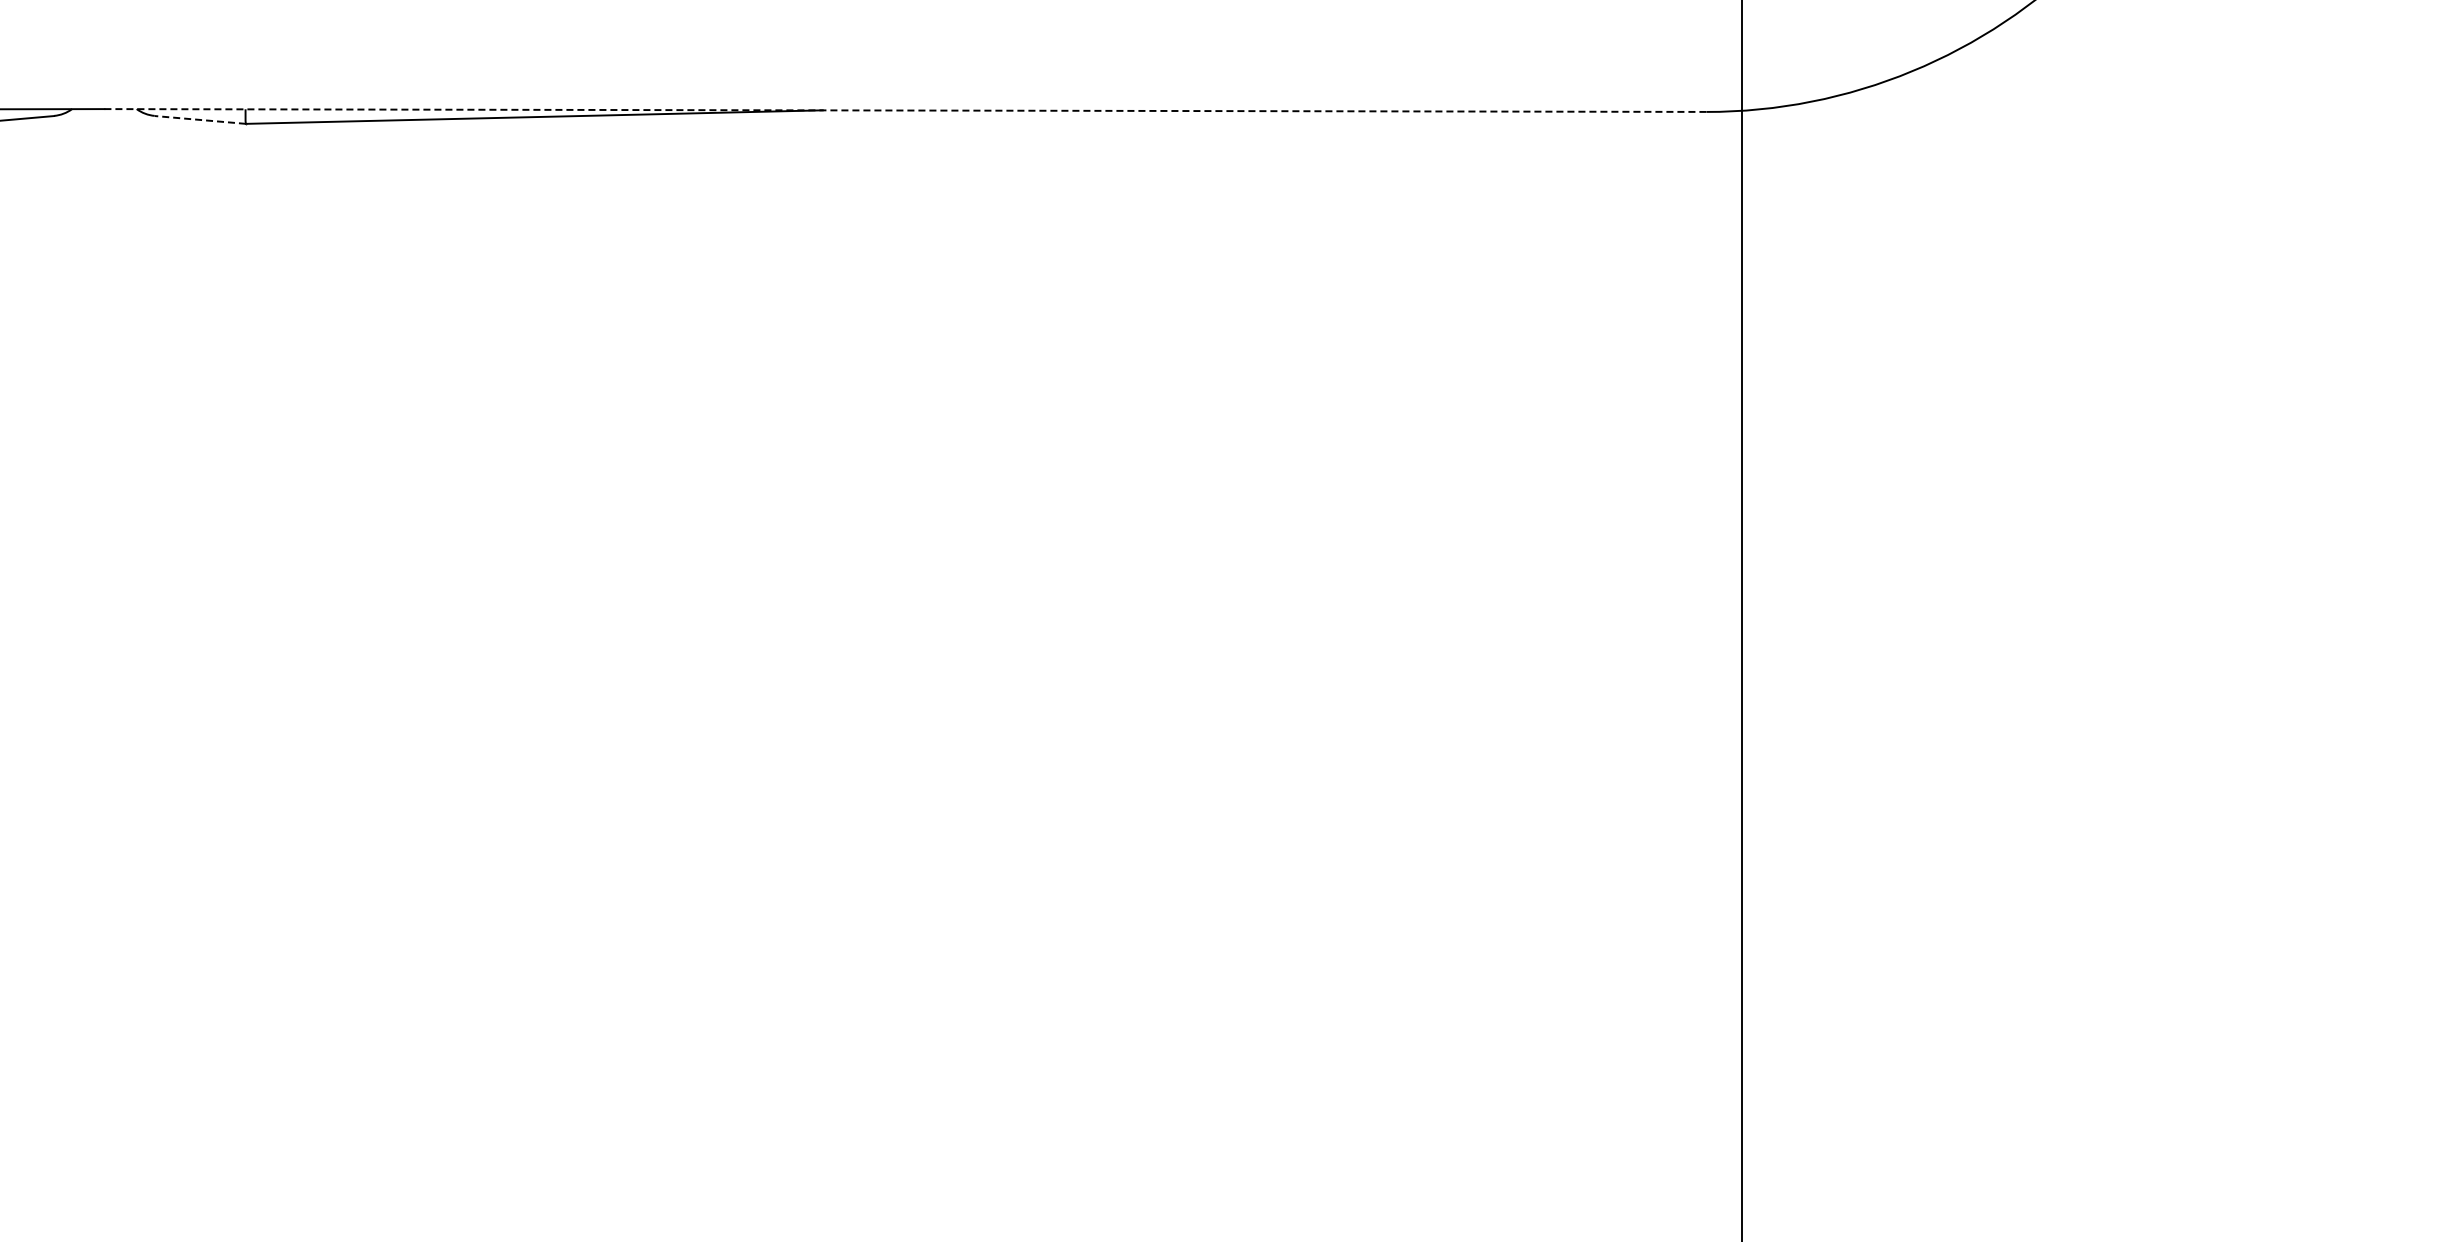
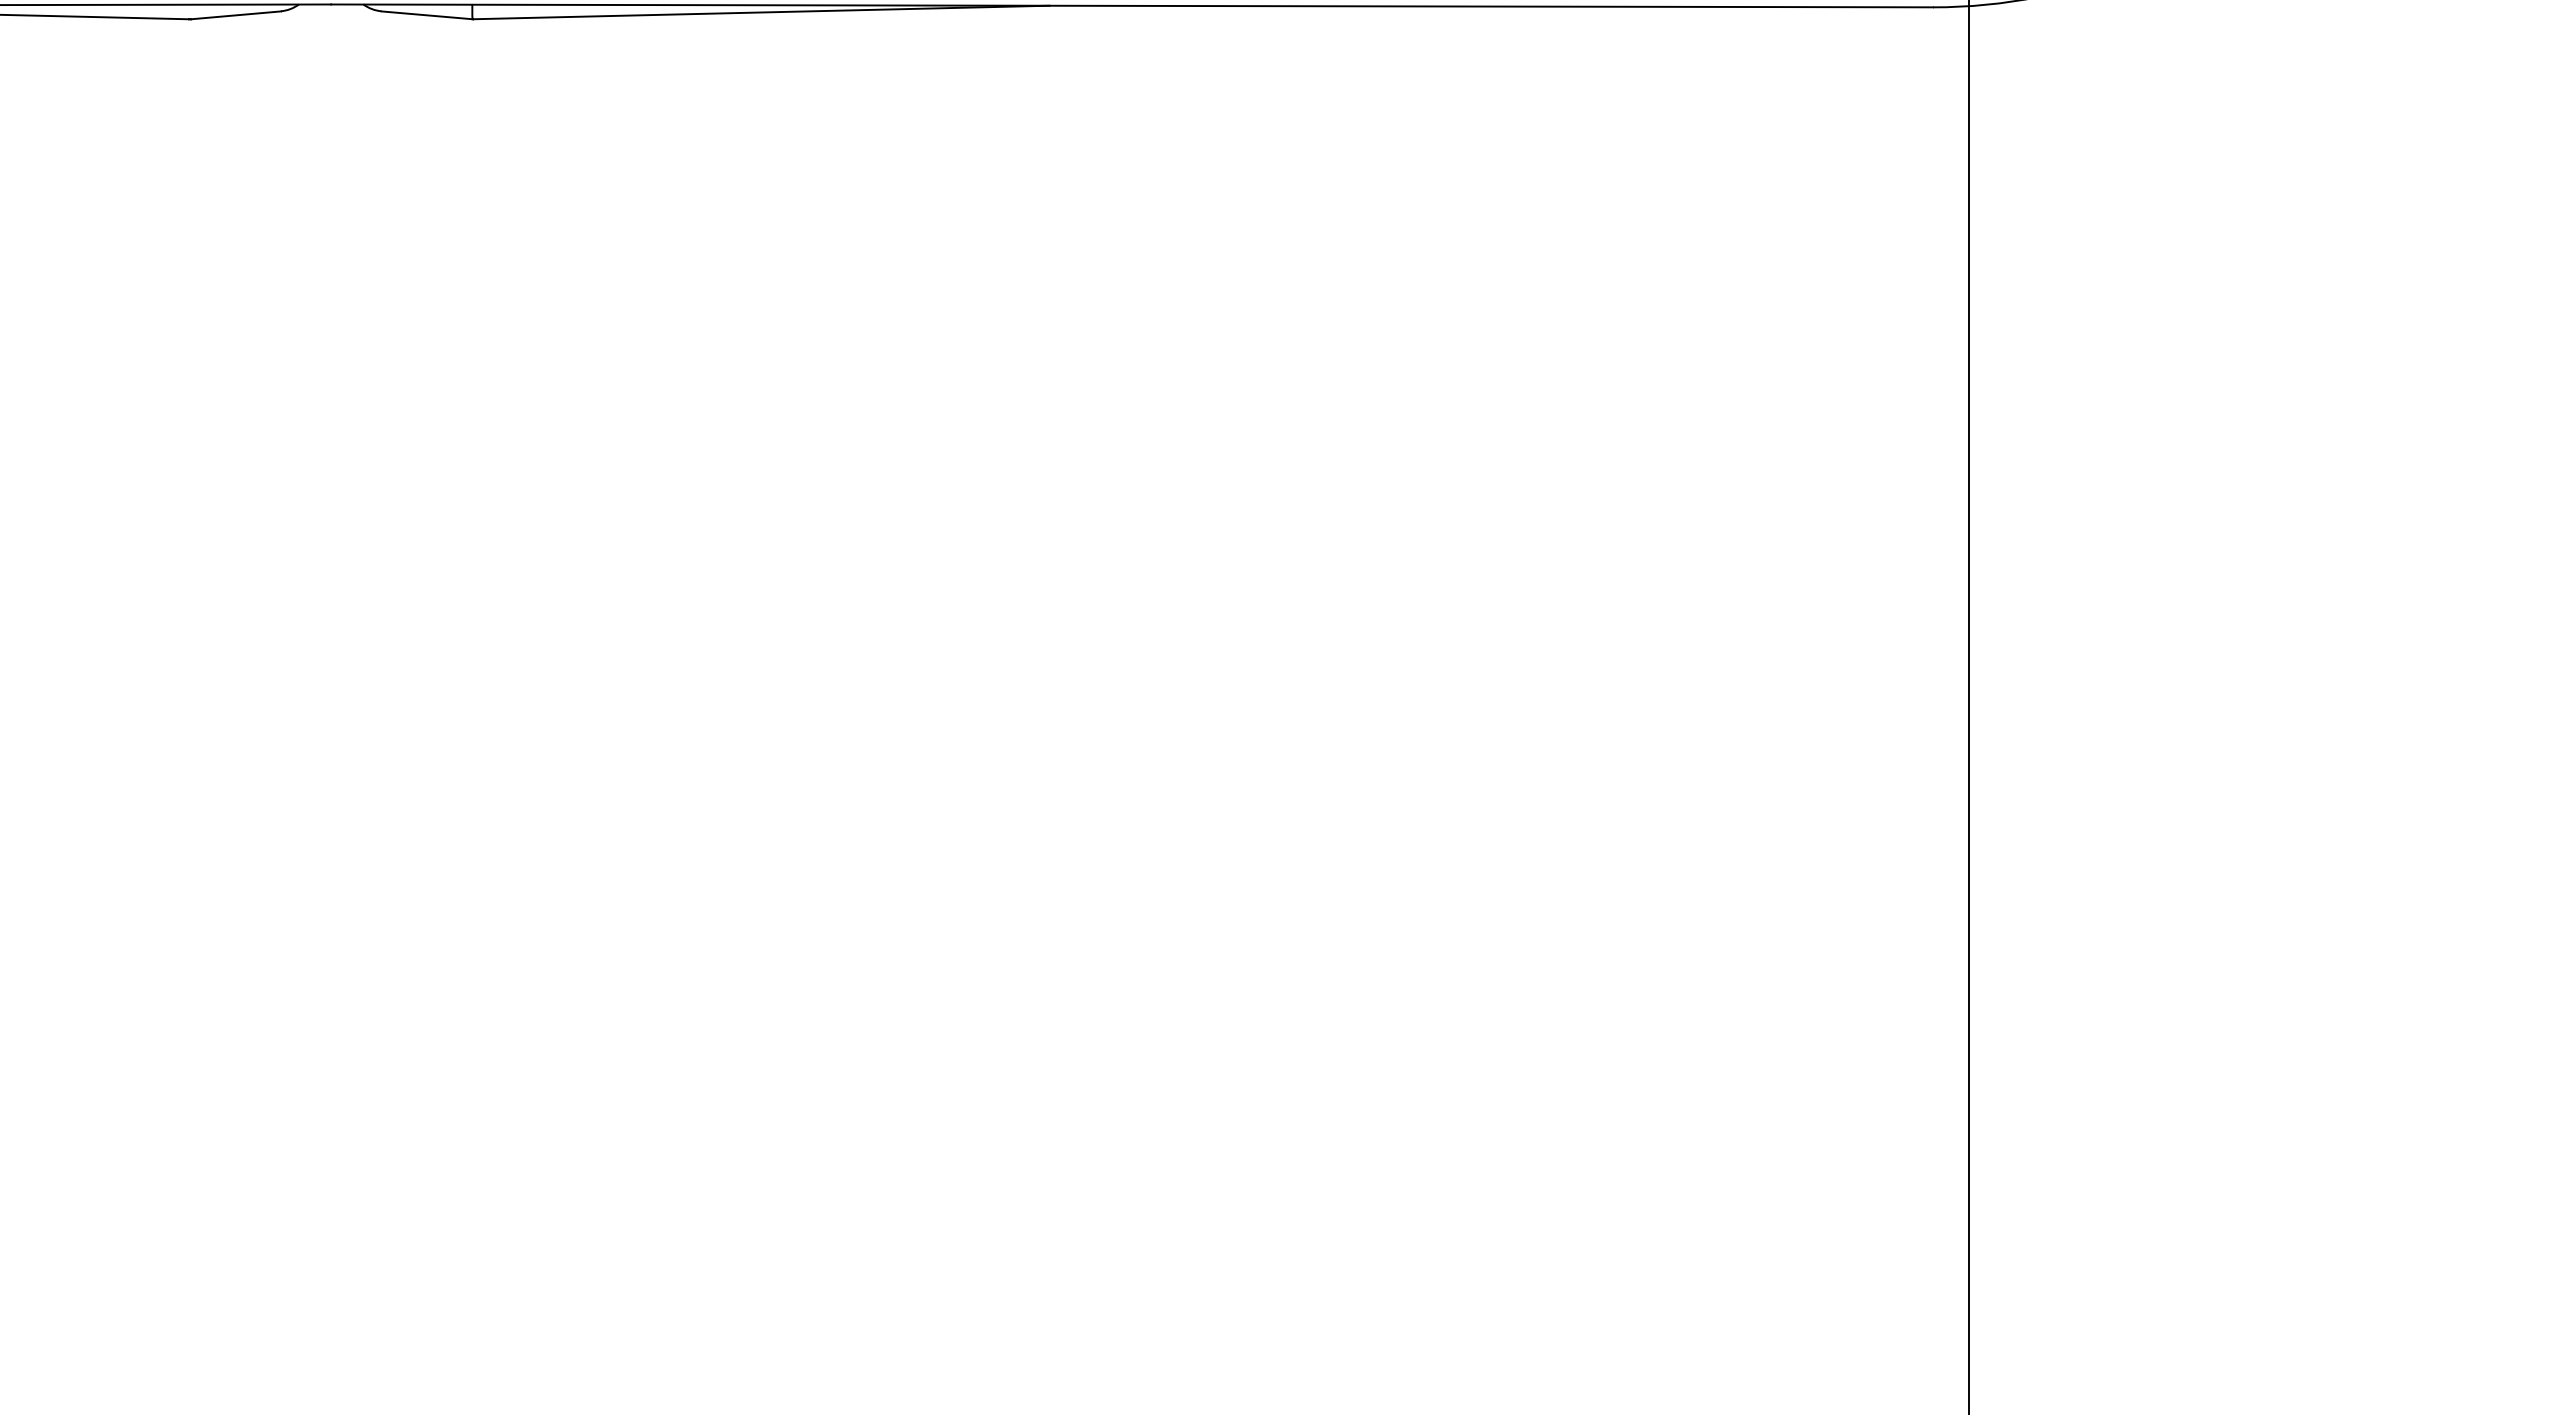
line: (905, 110) -> (1132, 5), dashed -> solid
line: (200, 120) -> (427, 15), dashed -> solid

